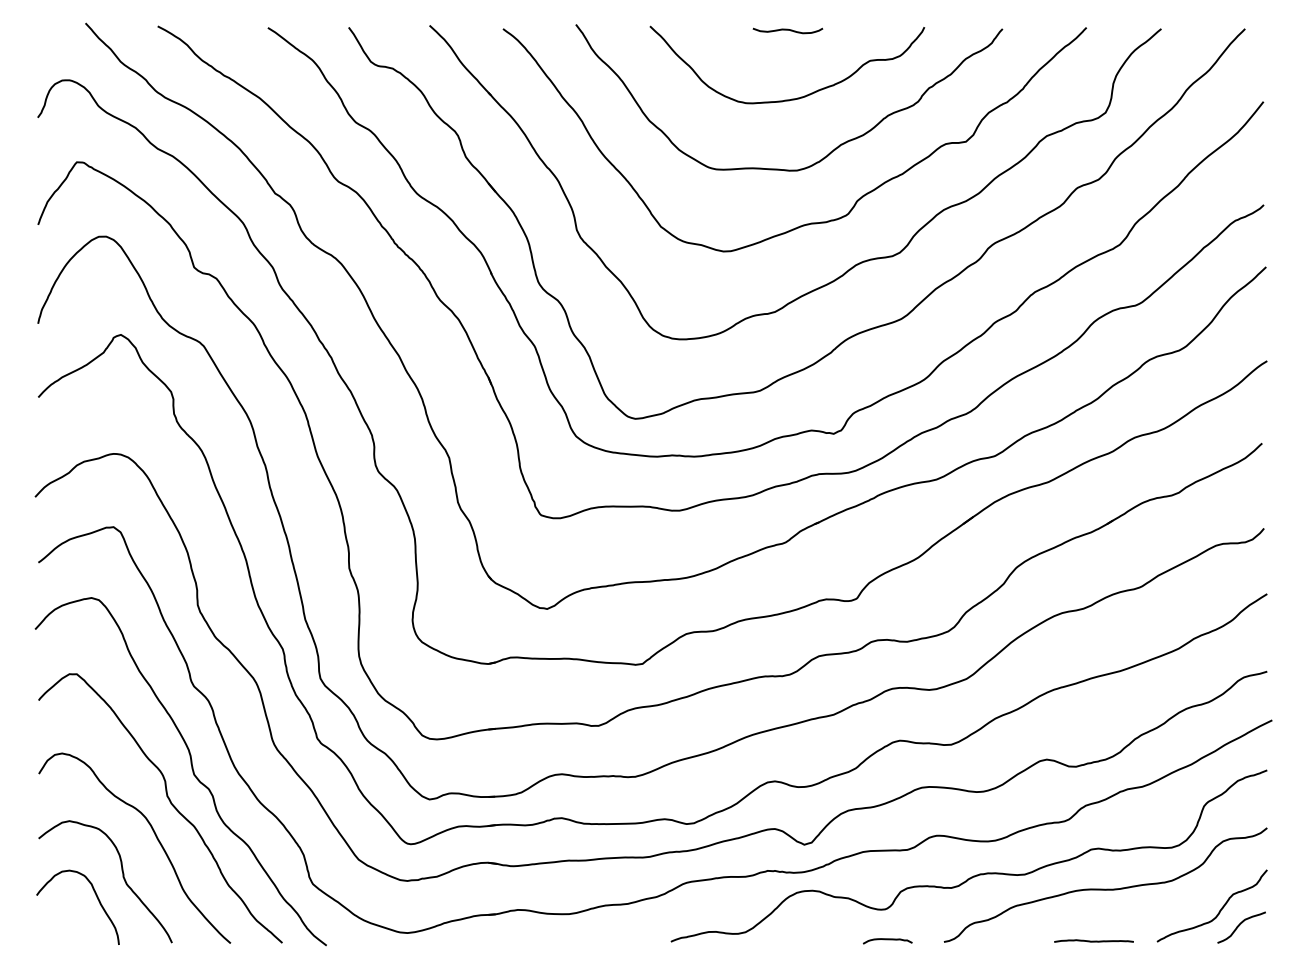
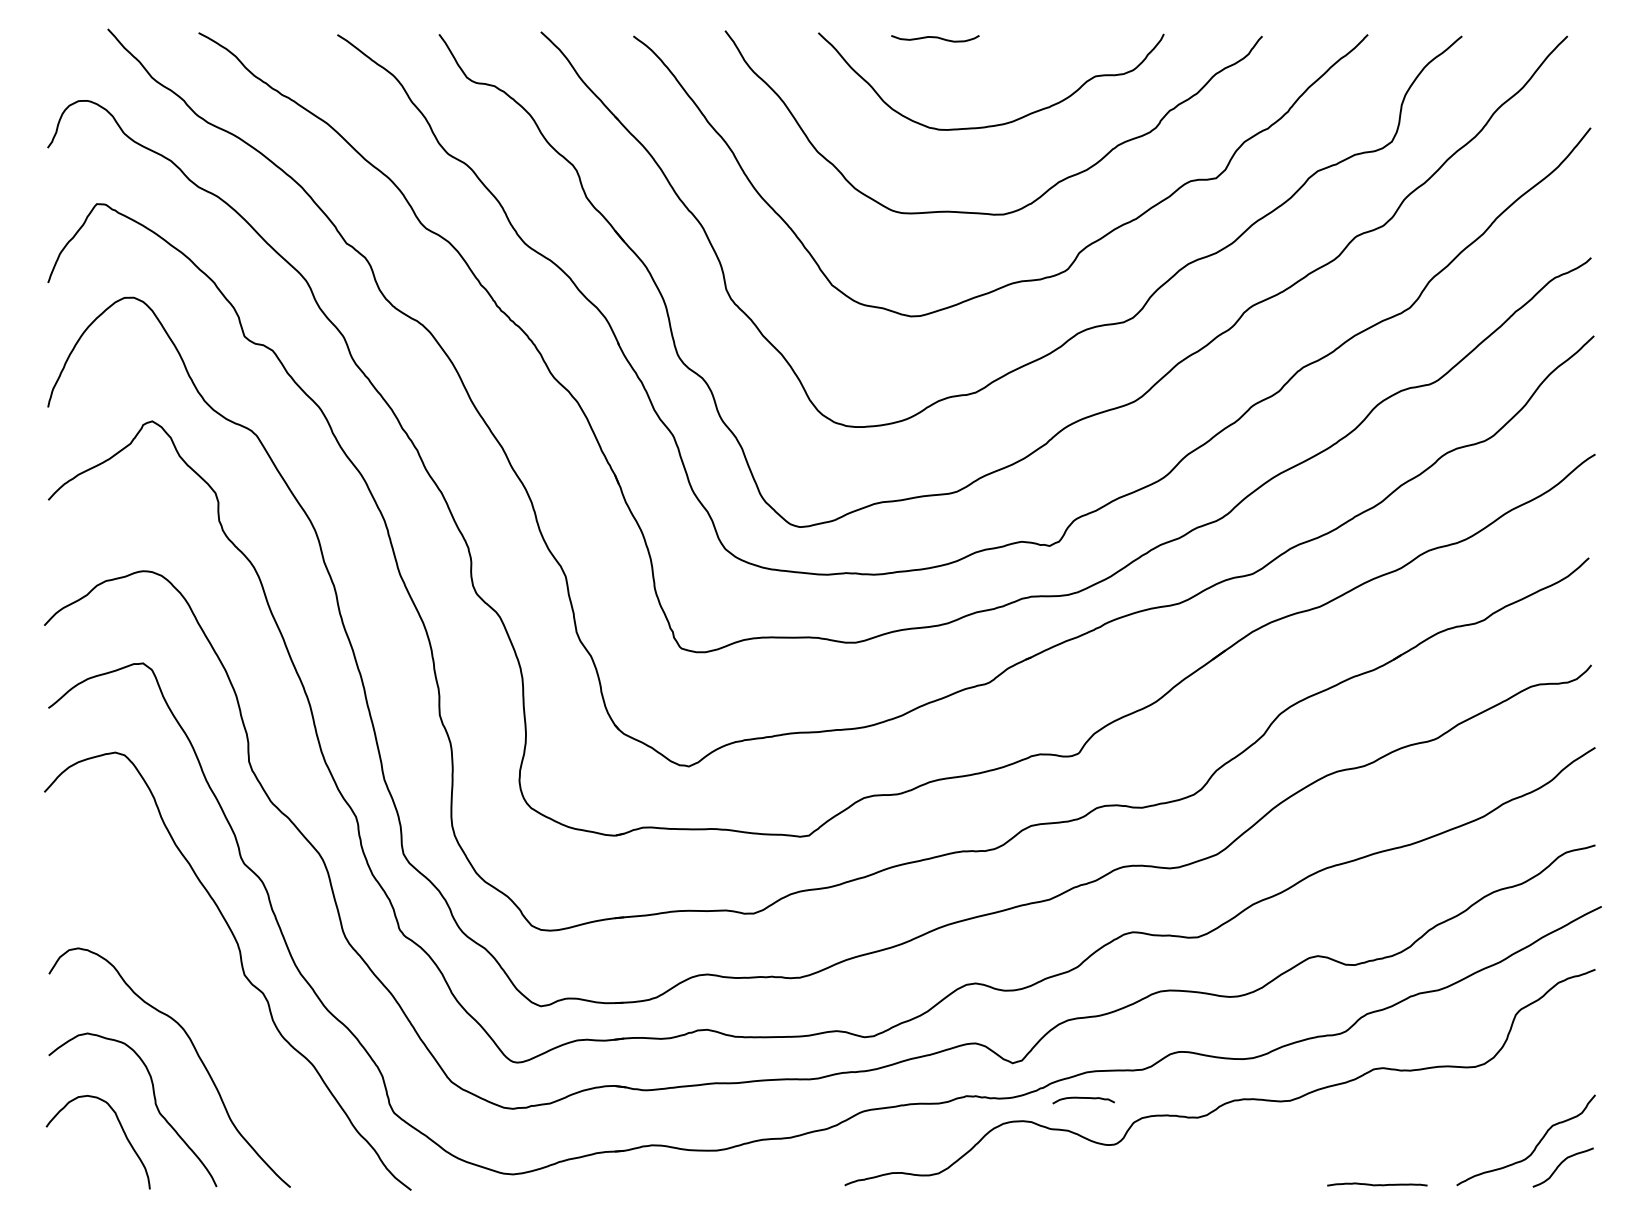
curve: (787, 30) -> (934, 38), moved
curve: (169, 802) -> (213, 1010), removed
curve: (1105, 888) -> (1391, 1118), removed
curve: (887, 940) -> (1083, 1099), moved

